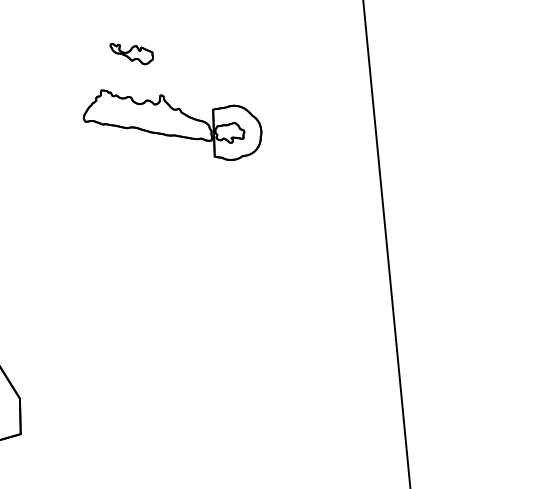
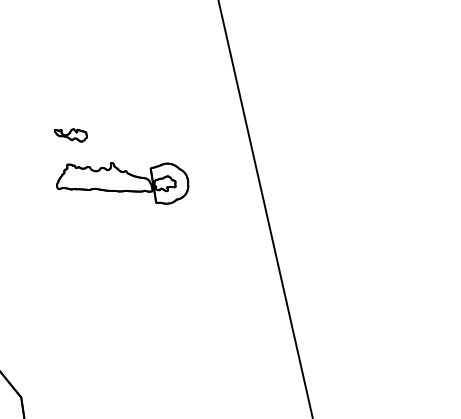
part: (172, 125) -> (122, 183), moved

